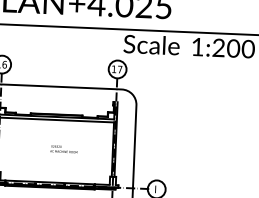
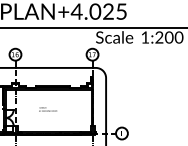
text: (63, 149) -> (47, 109), moved

